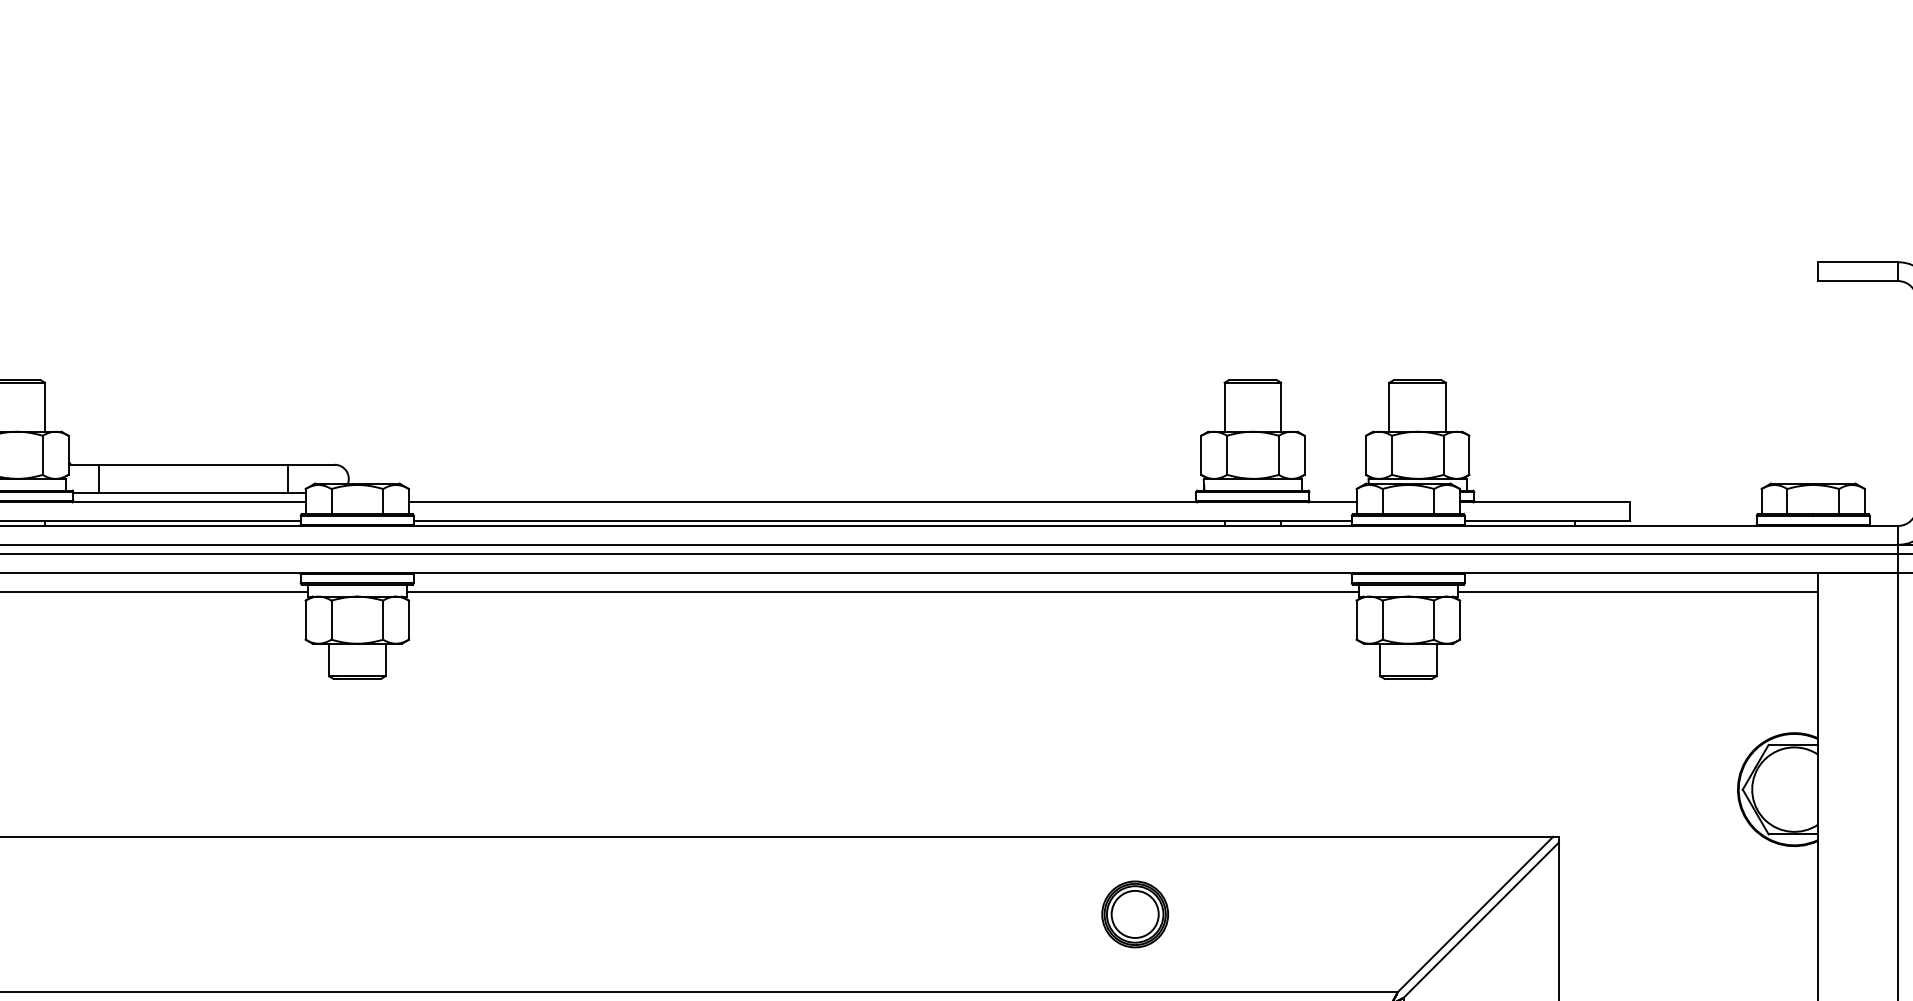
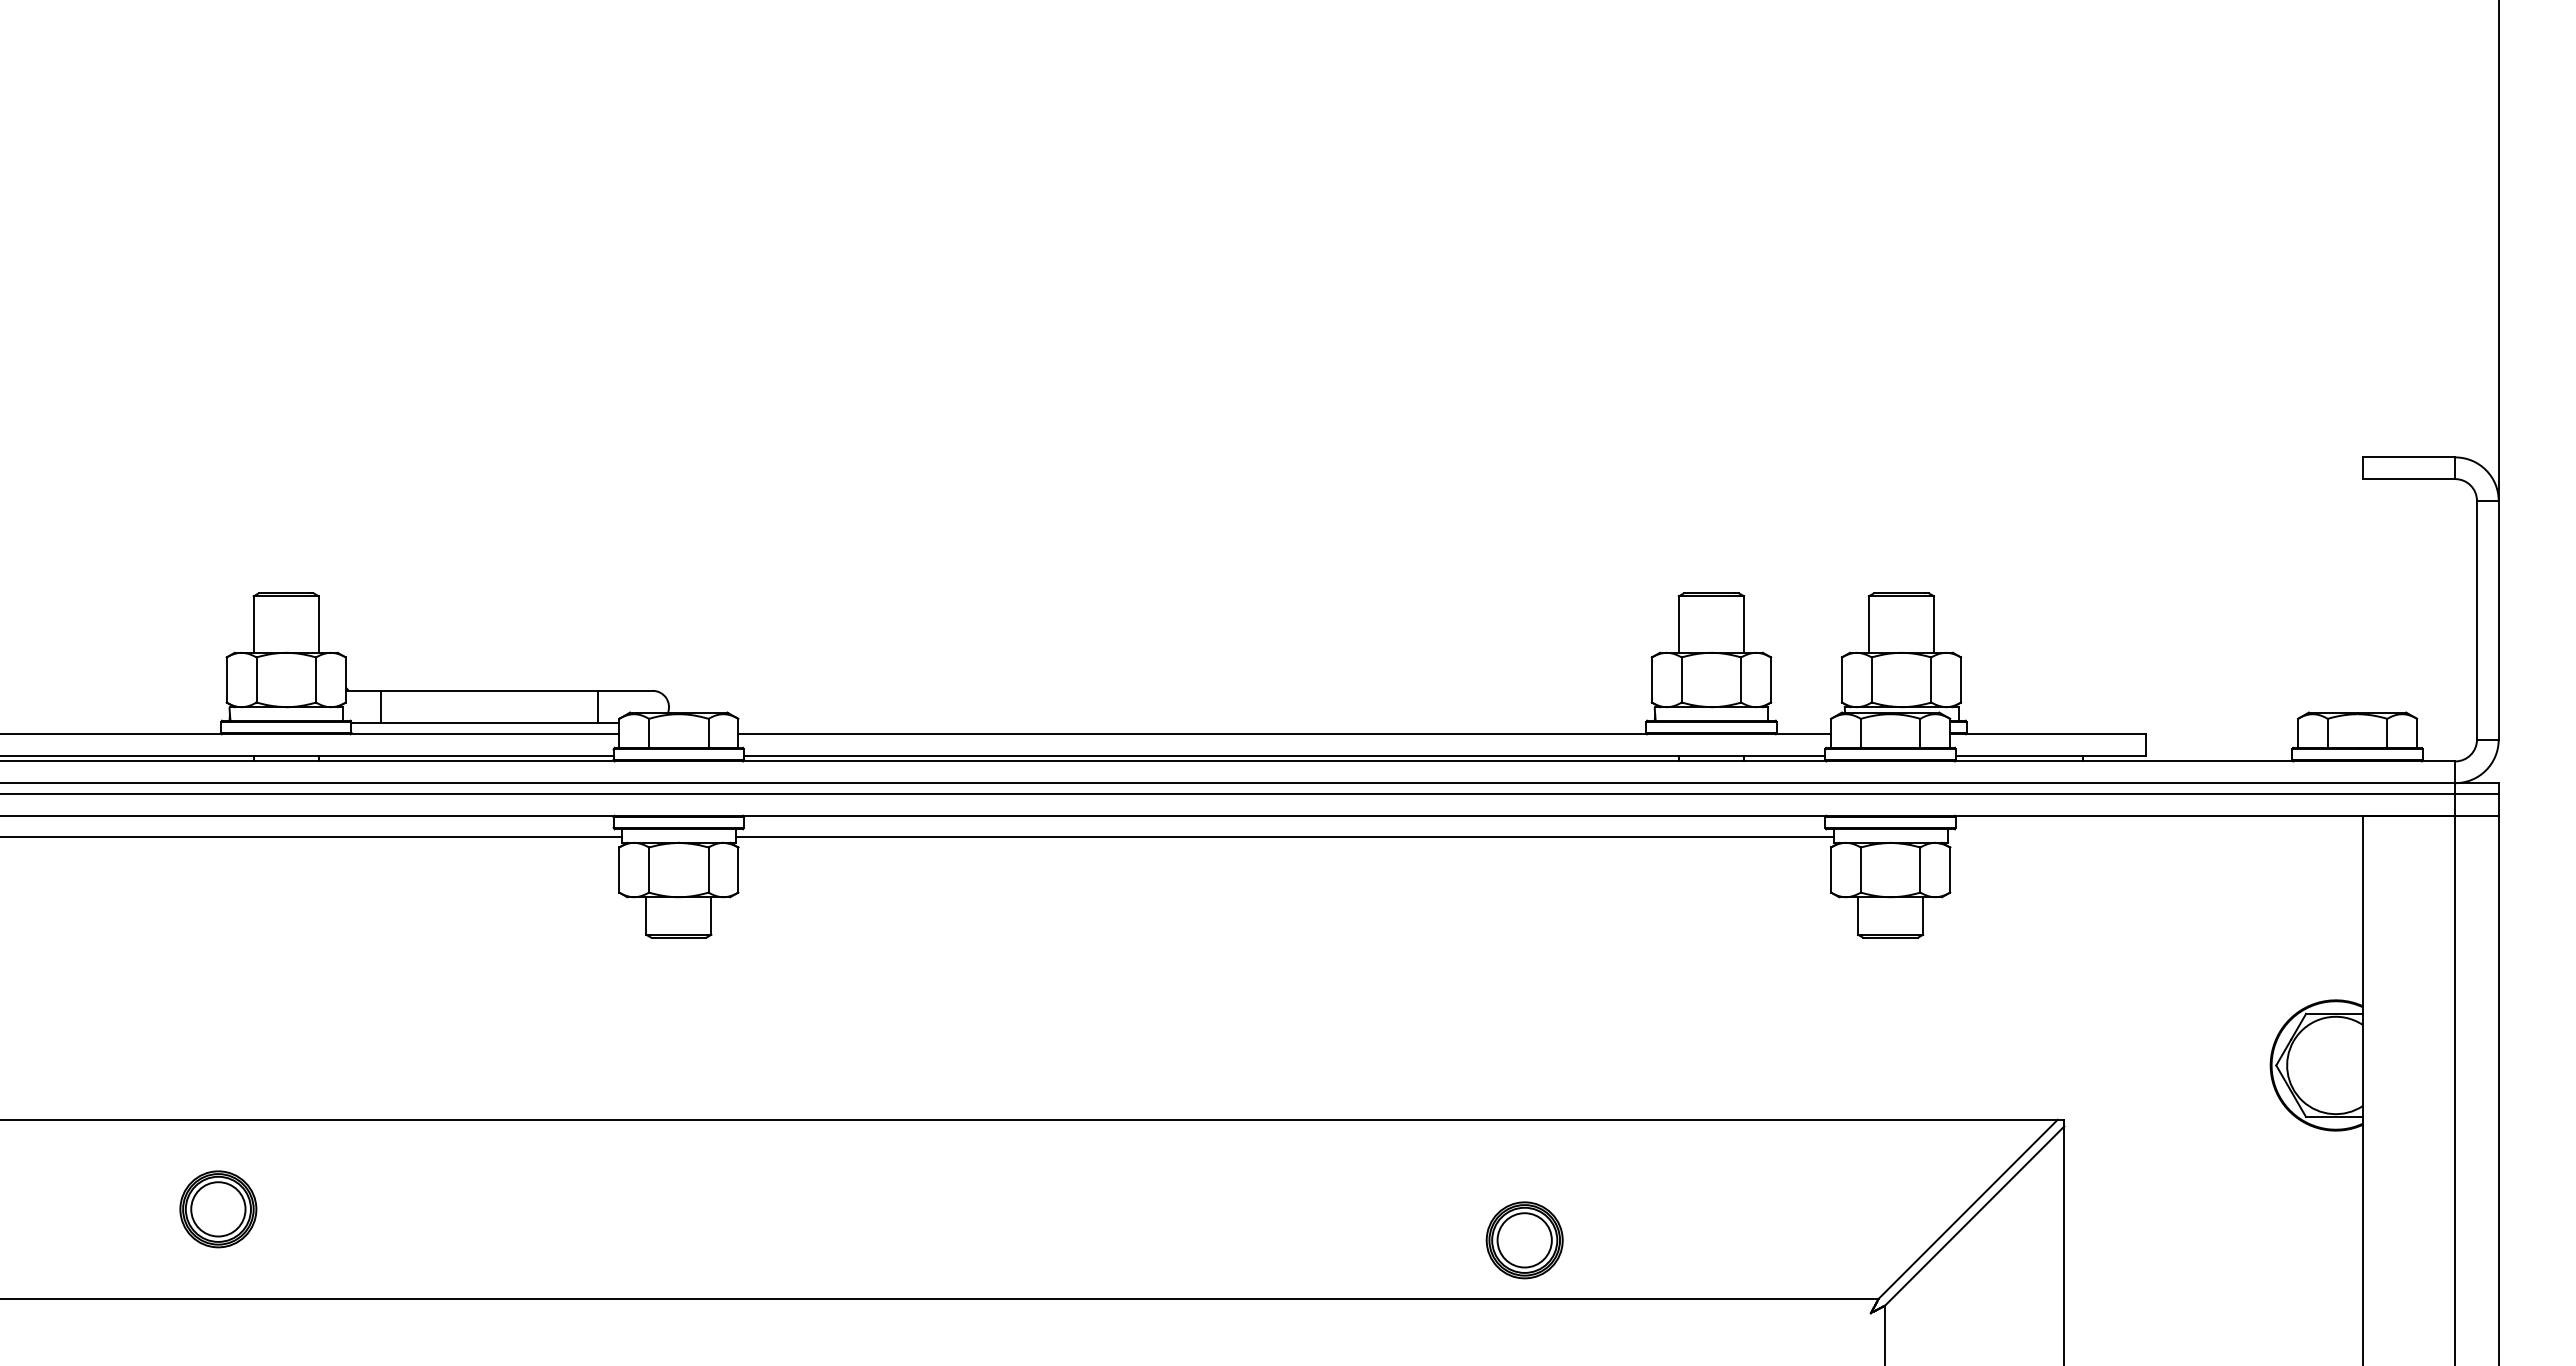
line: (1637, 591) -> (2154, 837), removed
part: (1135, 914) -> (1524, 1240), moved

